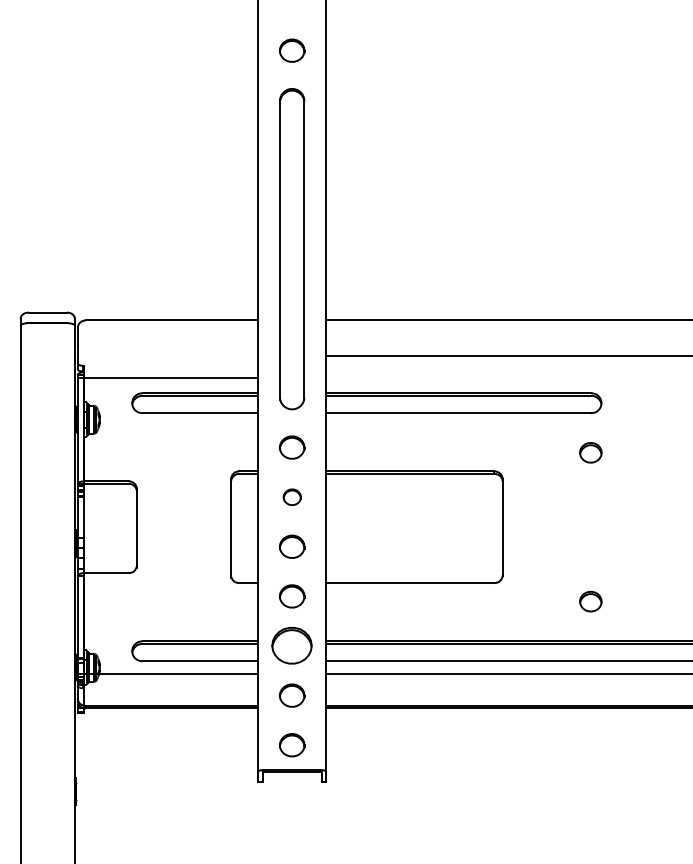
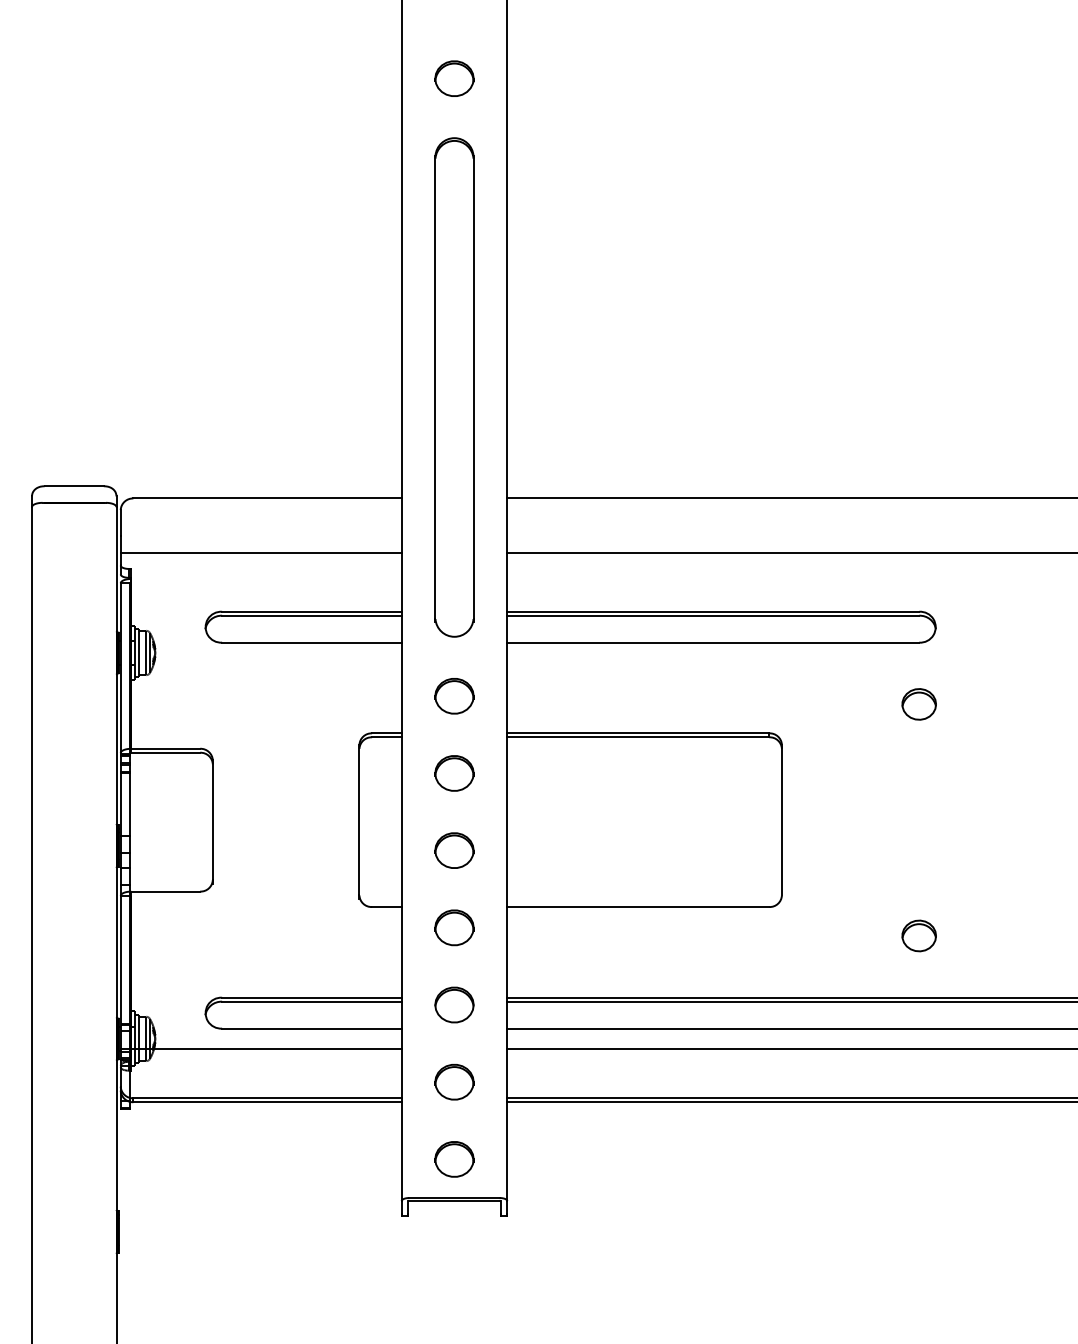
line: (167, 377) -> (260, 552), moved
part: (292, 497) -> (454, 773), size x1.43
part: (292, 646) -> (454, 1005), size x0.62

